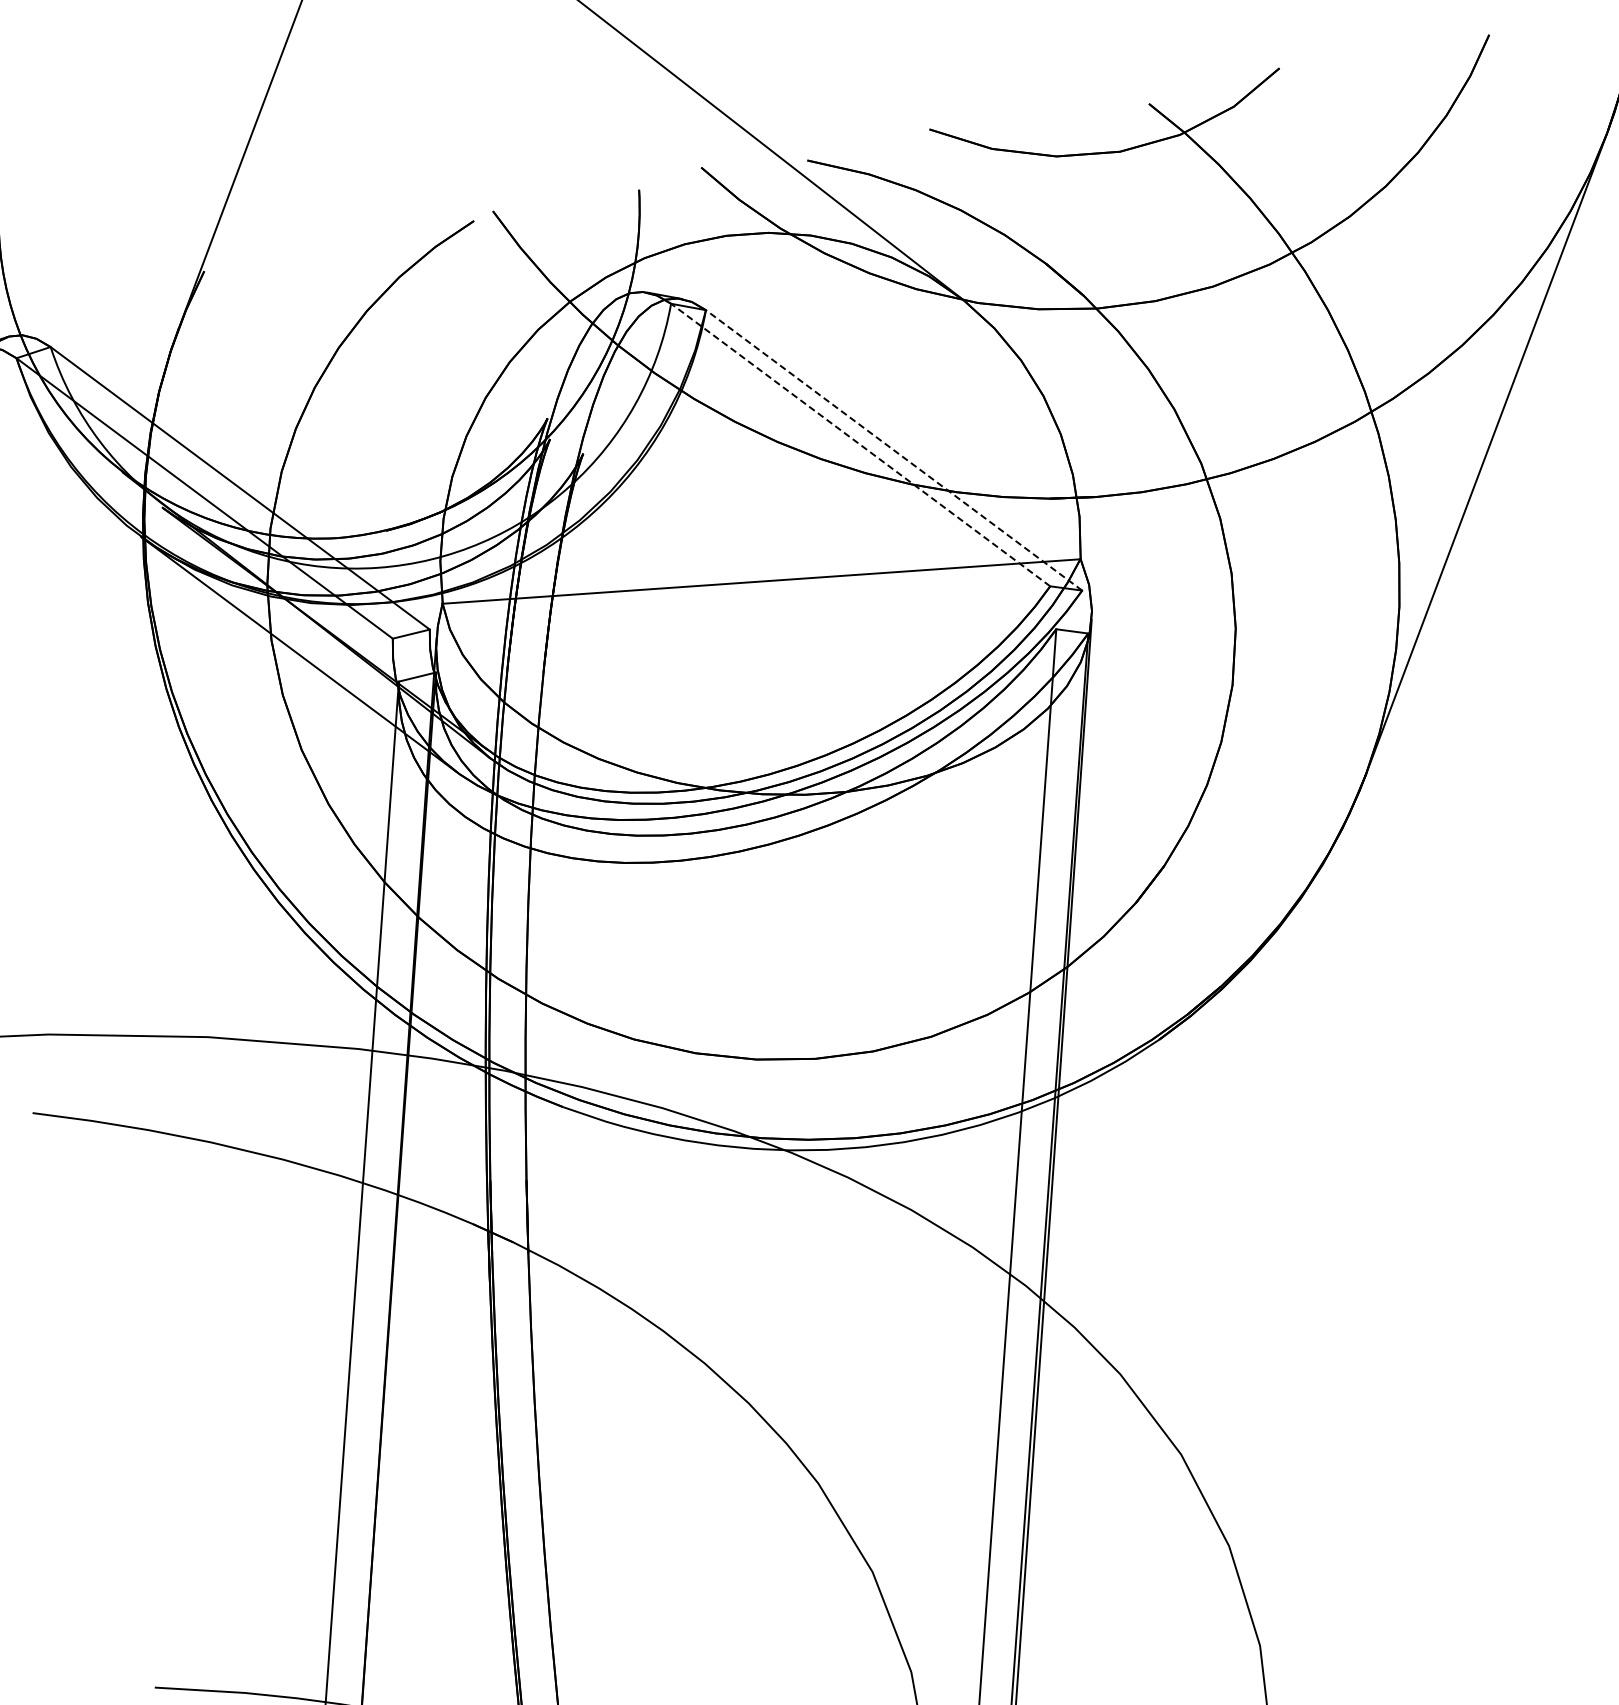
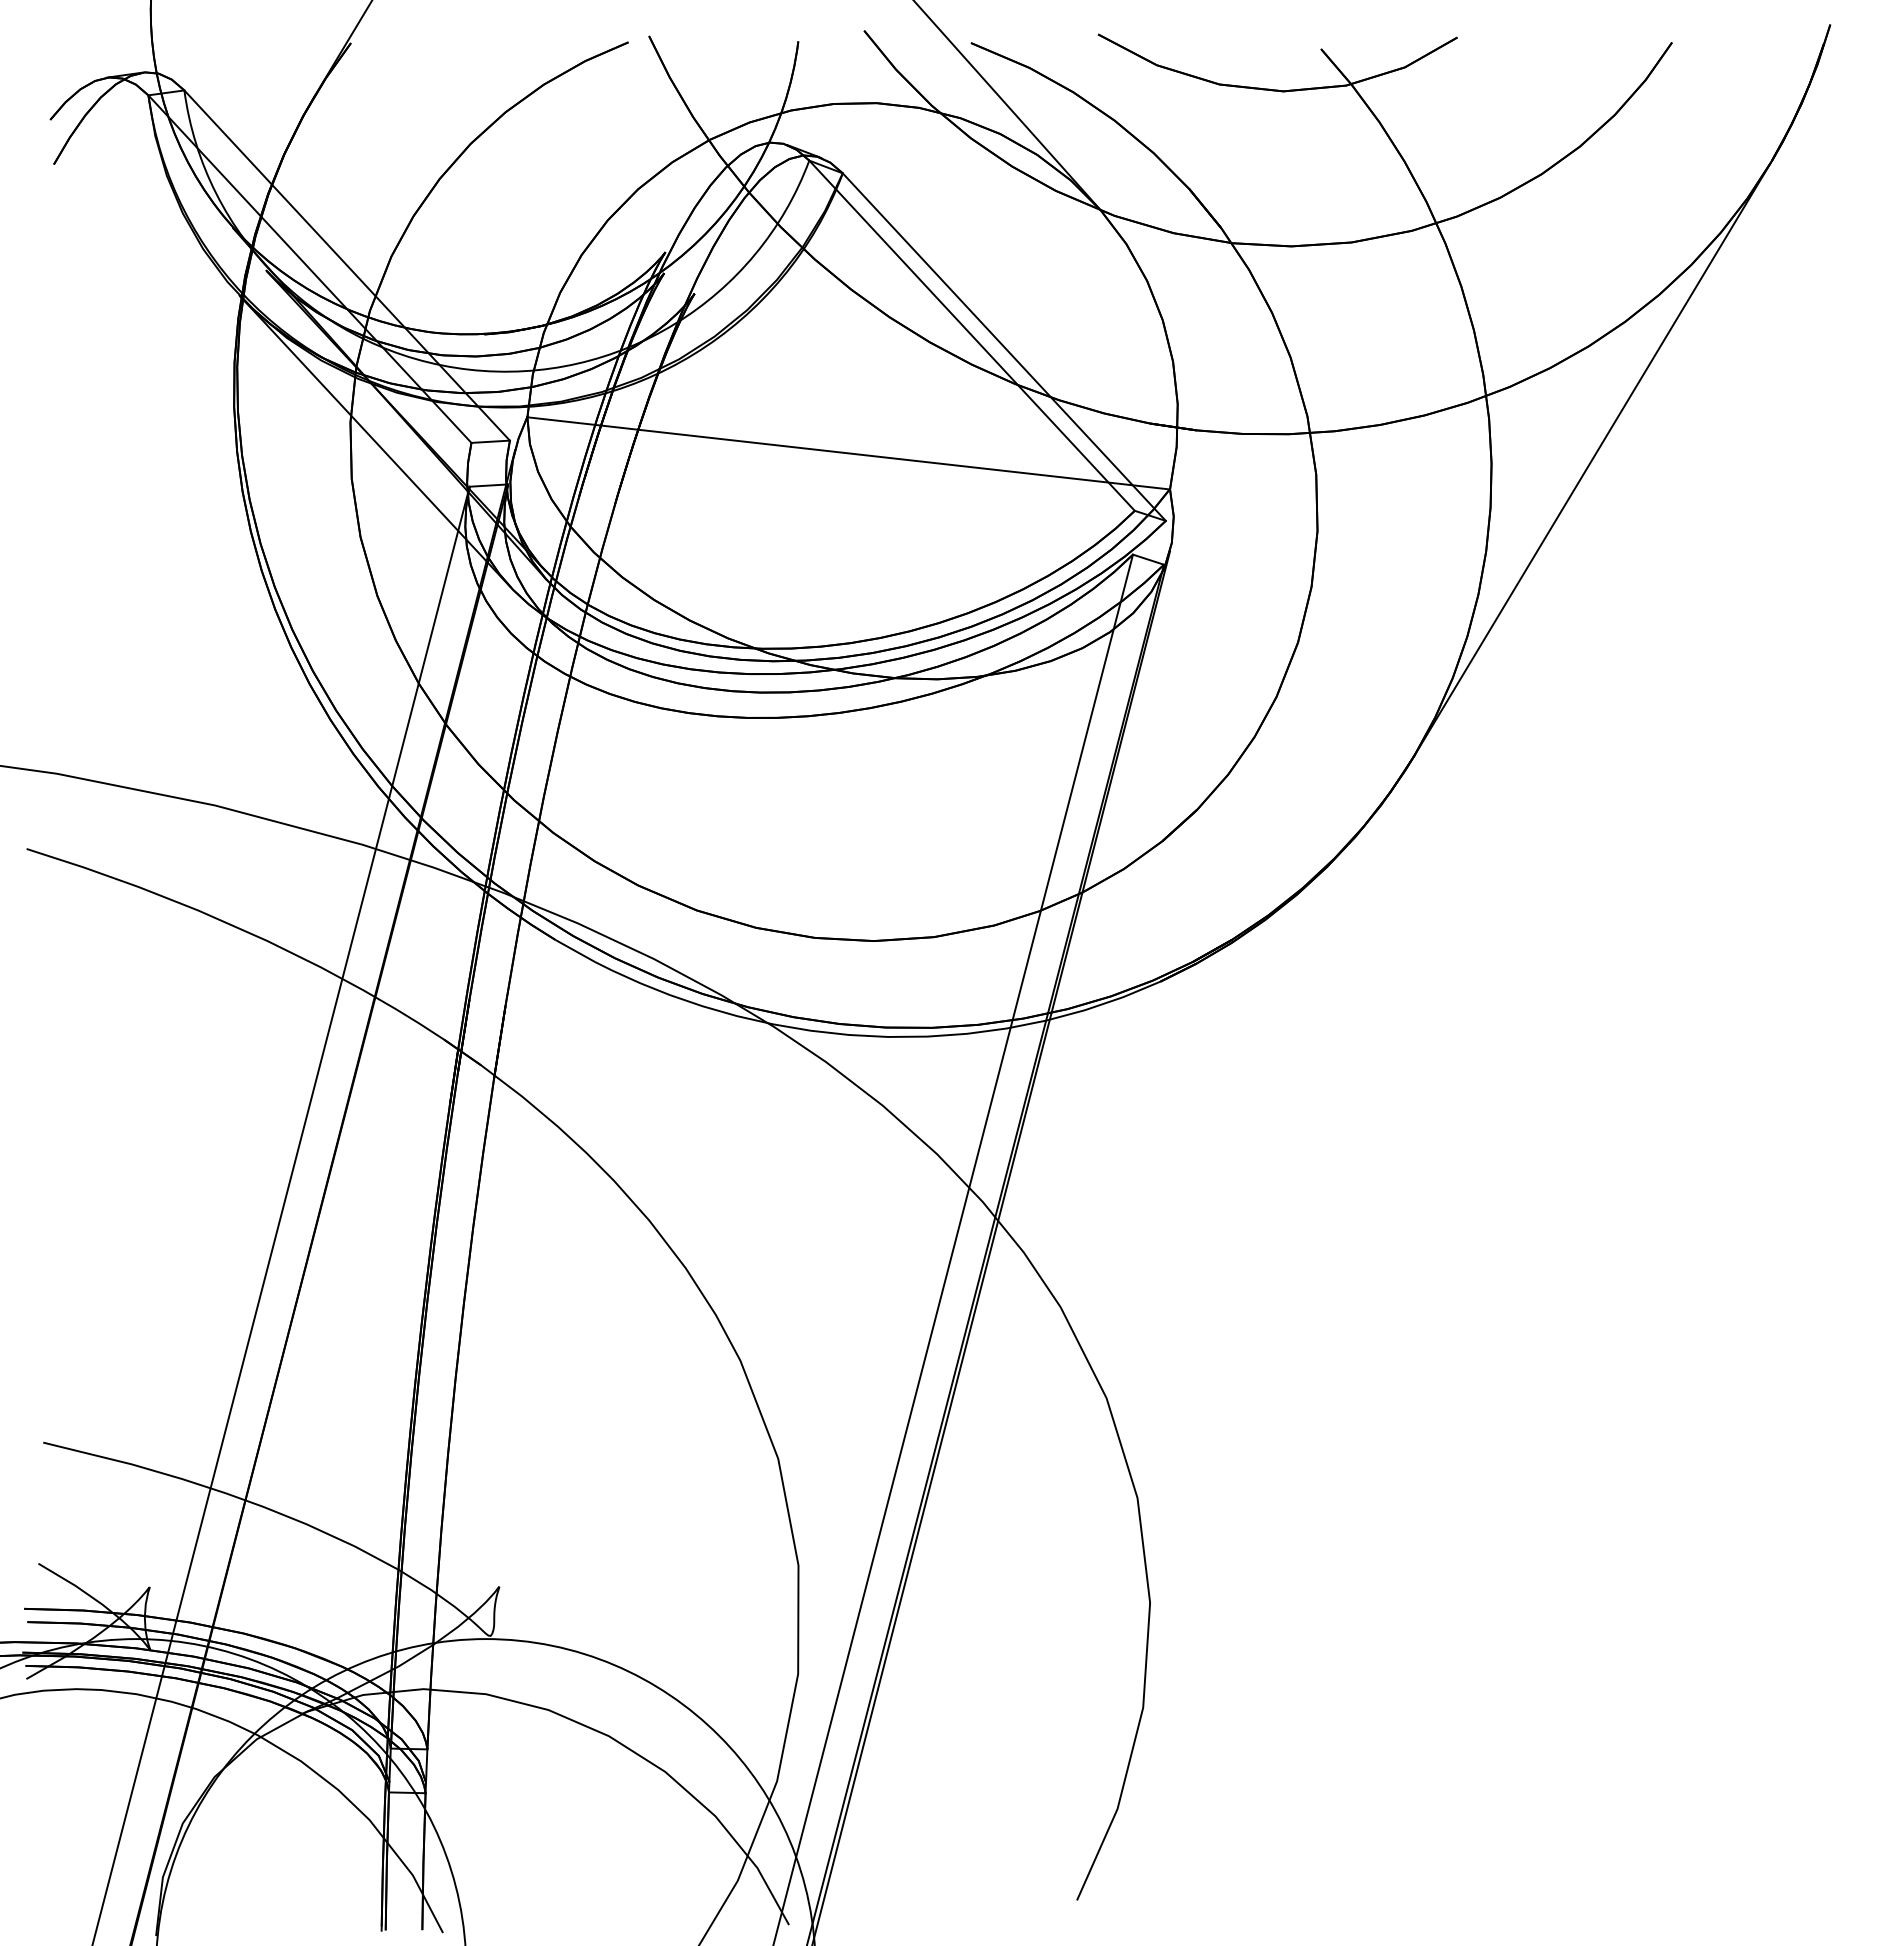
line: (860, 444) -> (971, 335), dashed -> solid
line: (893, 449) -> (1003, 346), dashed -> solid

